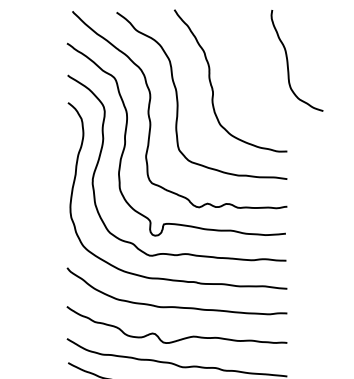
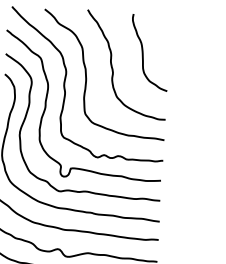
curve: (288, 60) -> (143, 52), moved

